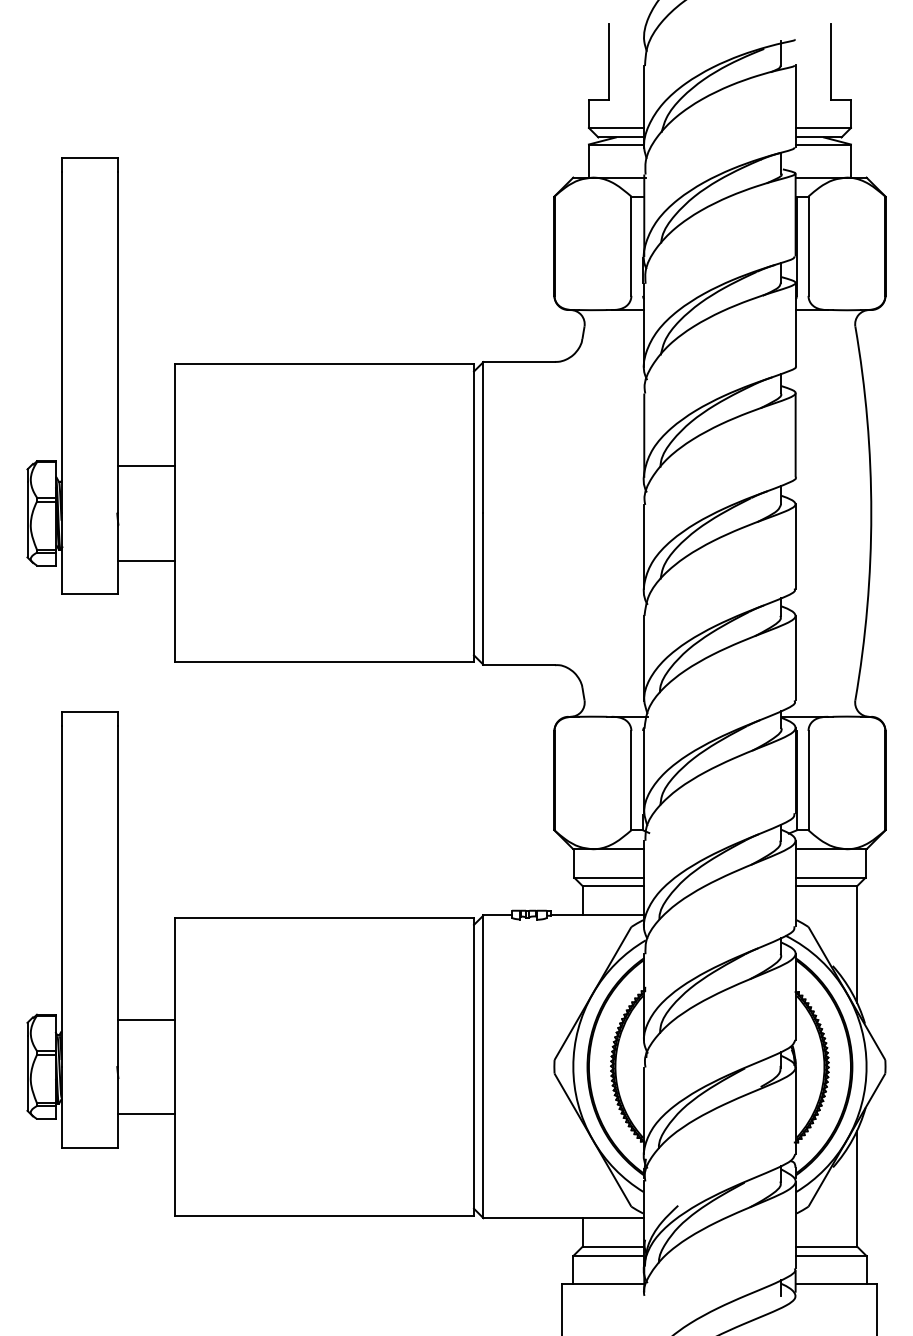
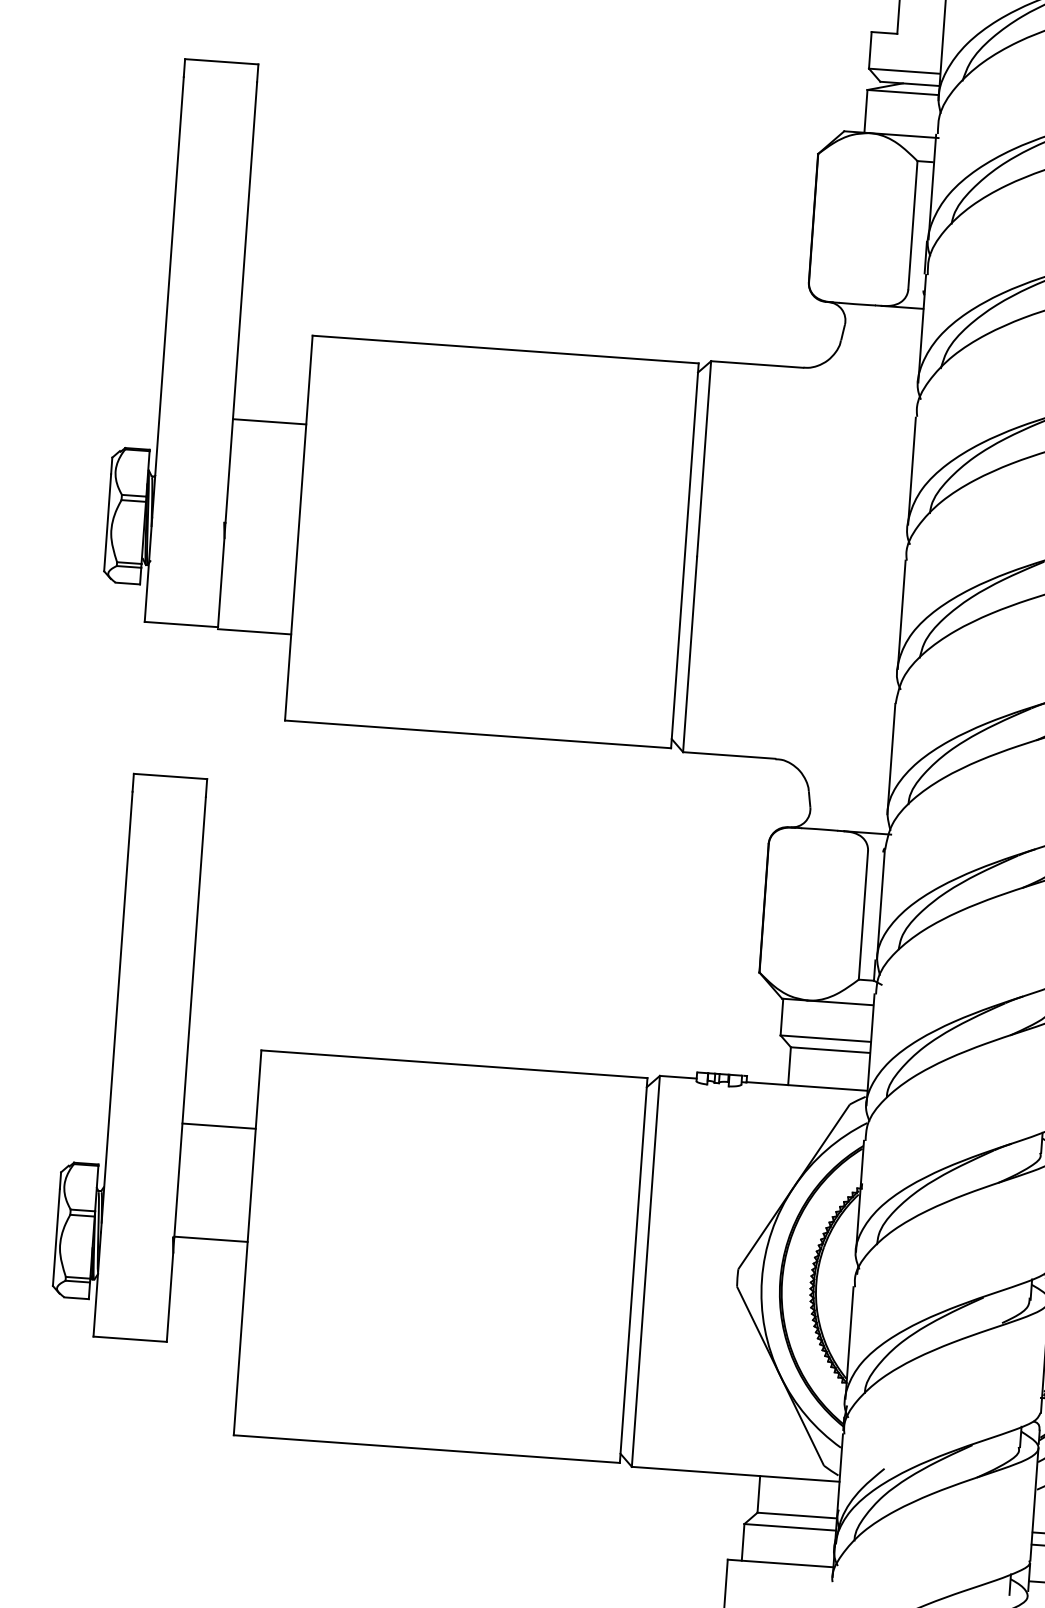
line: (146, 466) -> (269, 422), moved
line: (146, 560) -> (254, 631), moved
line: (146, 1019) -> (218, 1126), moved
line: (146, 1114) -> (210, 1239), moved

